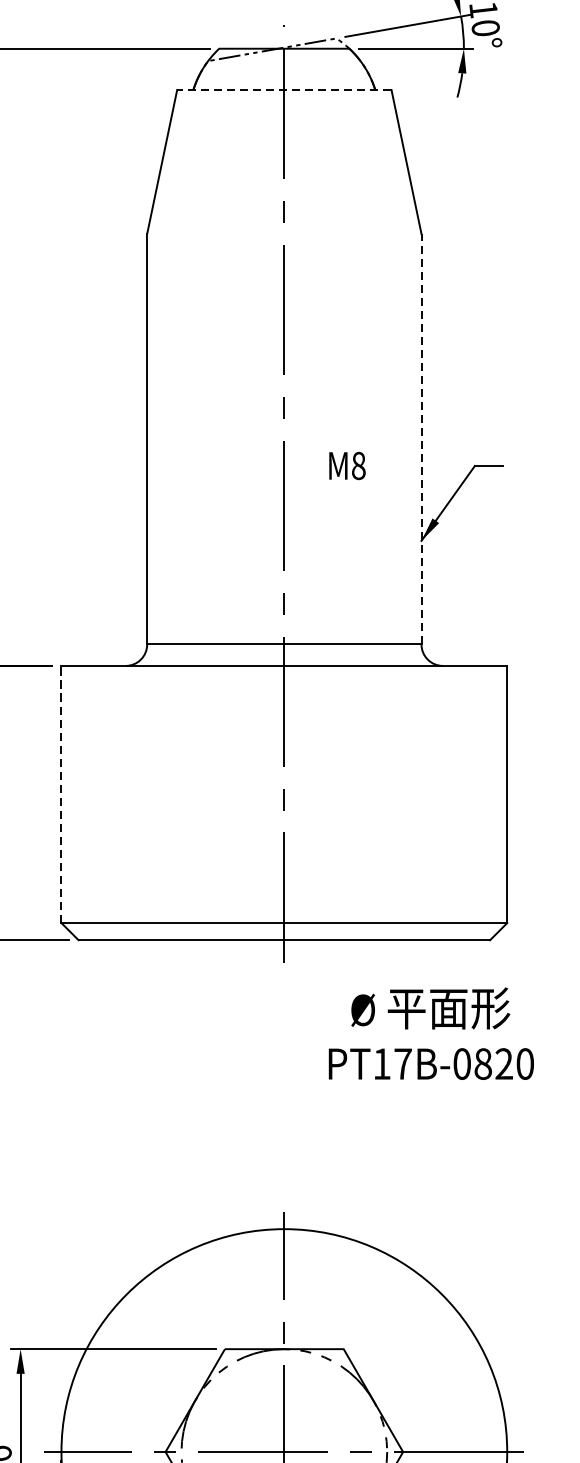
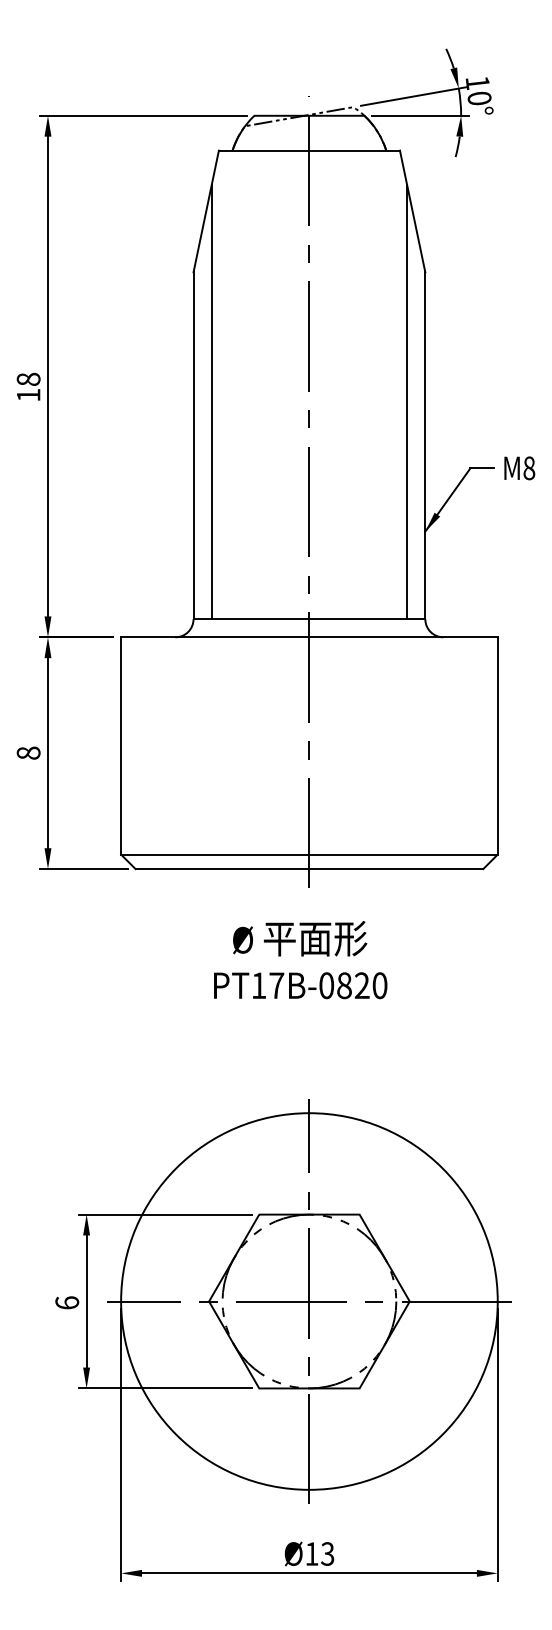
line: (284, 89) -> (309, 150), dashed -> solid
line: (168, 388) -> (211, 402), added
line: (400, 388) -> (407, 402), added
line: (421, 438) -> (425, 445), dashed -> solid
text: (347, 466) -> (519, 468), moved
line: (61, 793) -> (121, 745), dashed -> solid
text: (431, 1034) -> (300, 960), moved

